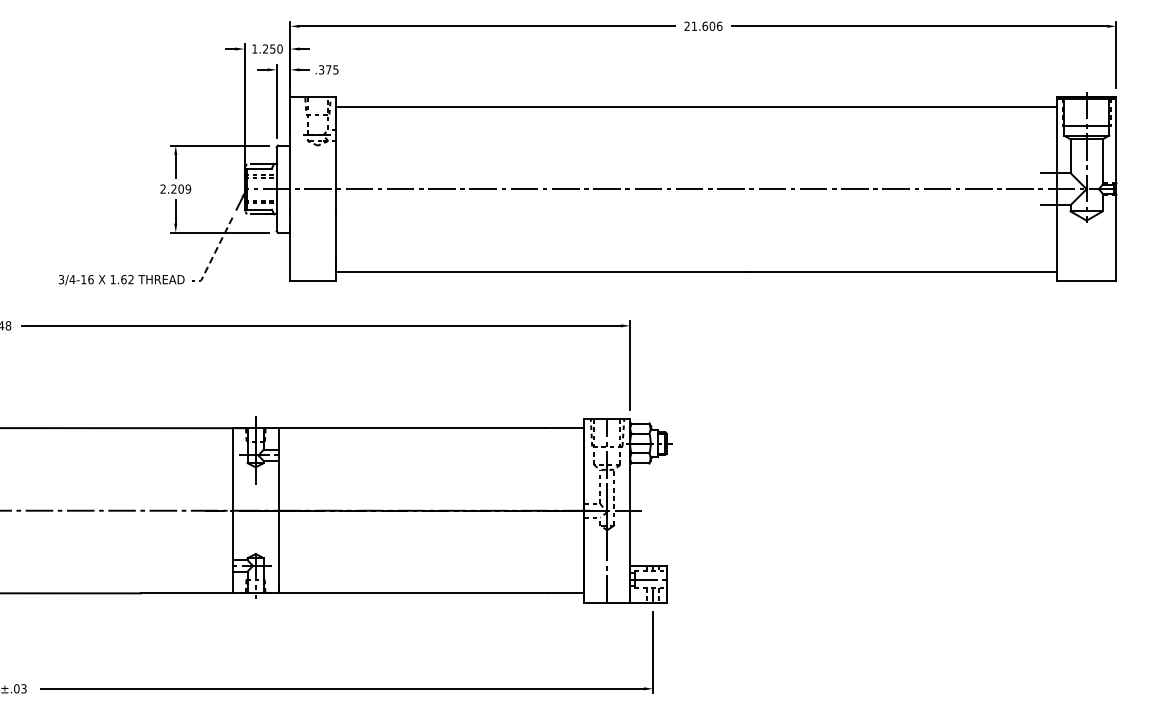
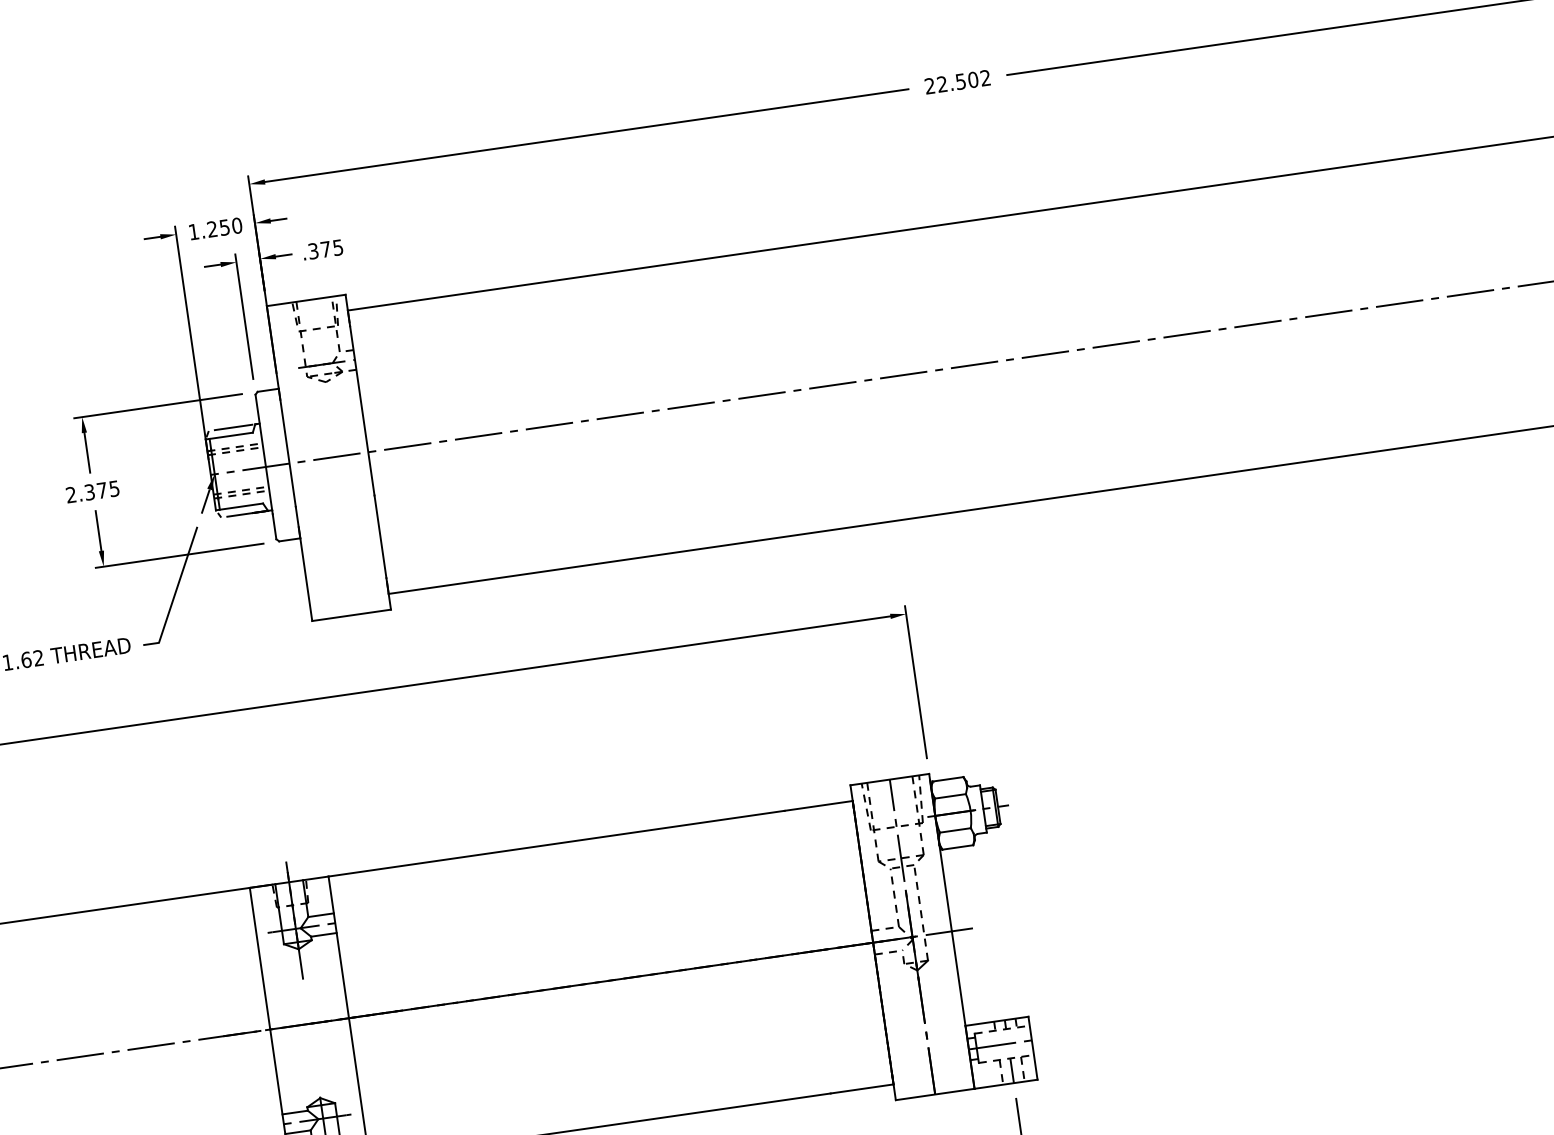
text: (706, 25) -> (962, 79), 21.606 -> 22.502
text: (181, 188) -> (102, 489), 2.209 -> 2.375
line: (214, 254) -> (175, 594), dashed -> solid

